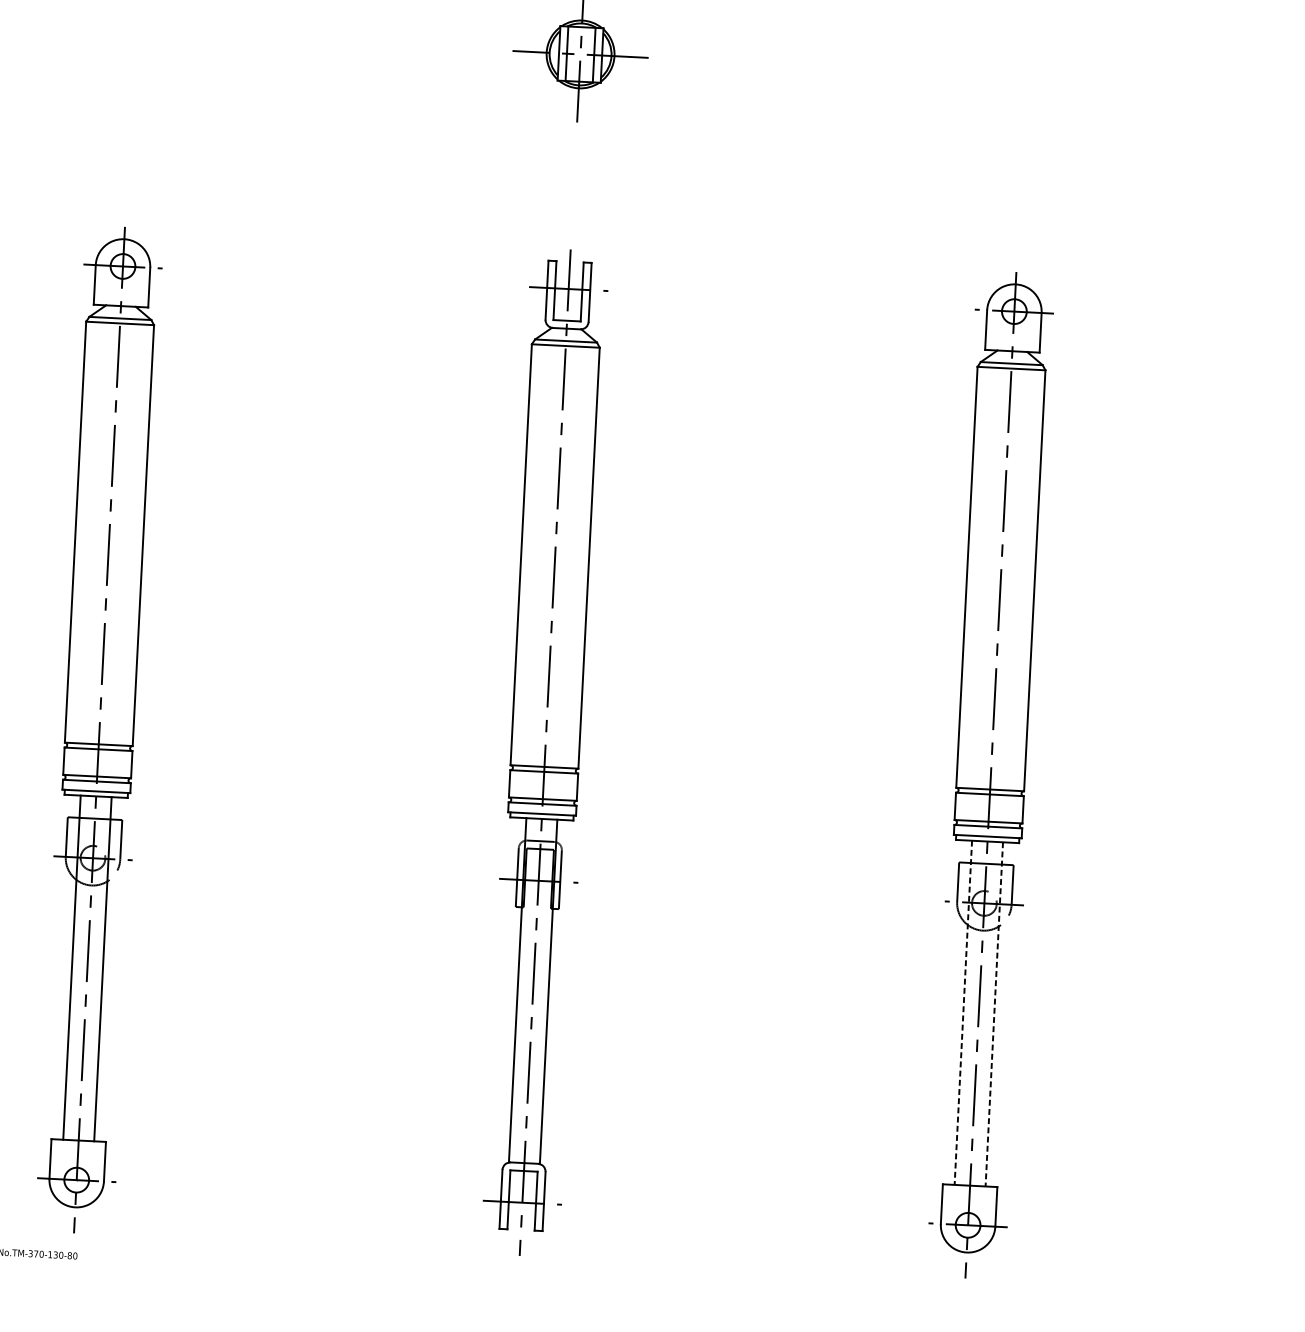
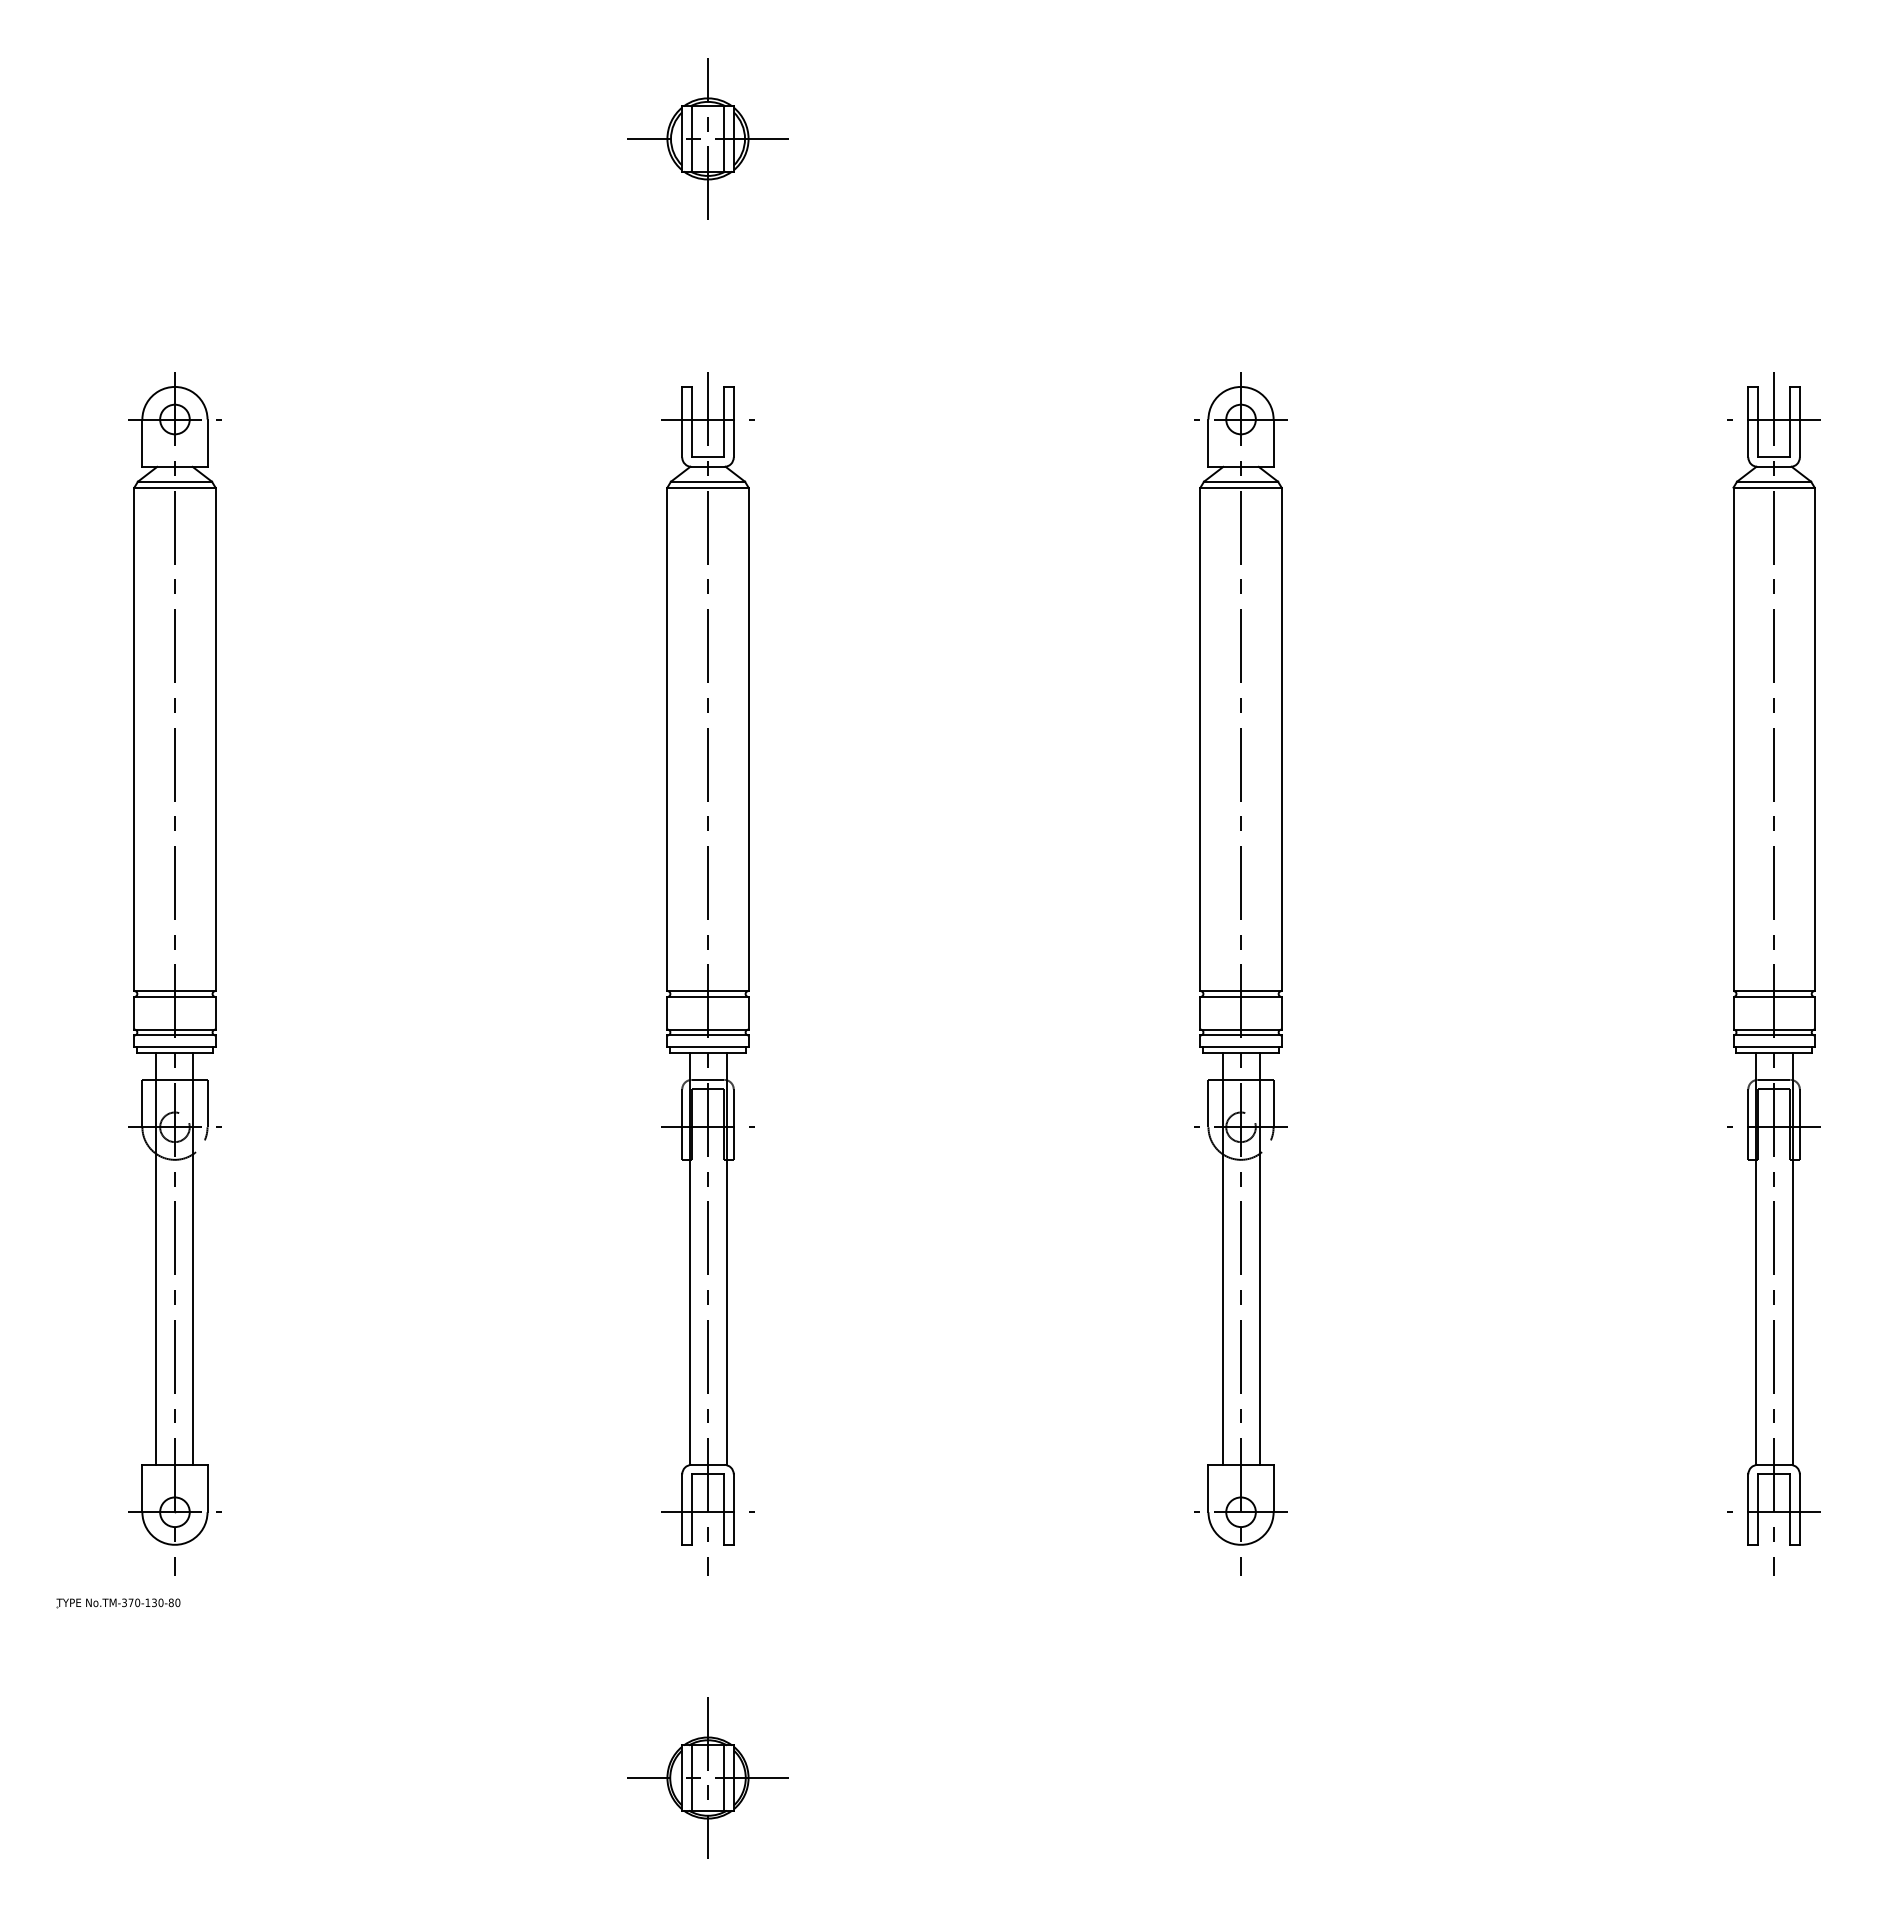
line: (963, 1013) -> (1222, 1259), dashed -> solid
line: (994, 1014) -> (1259, 1259), dashed -> solid

